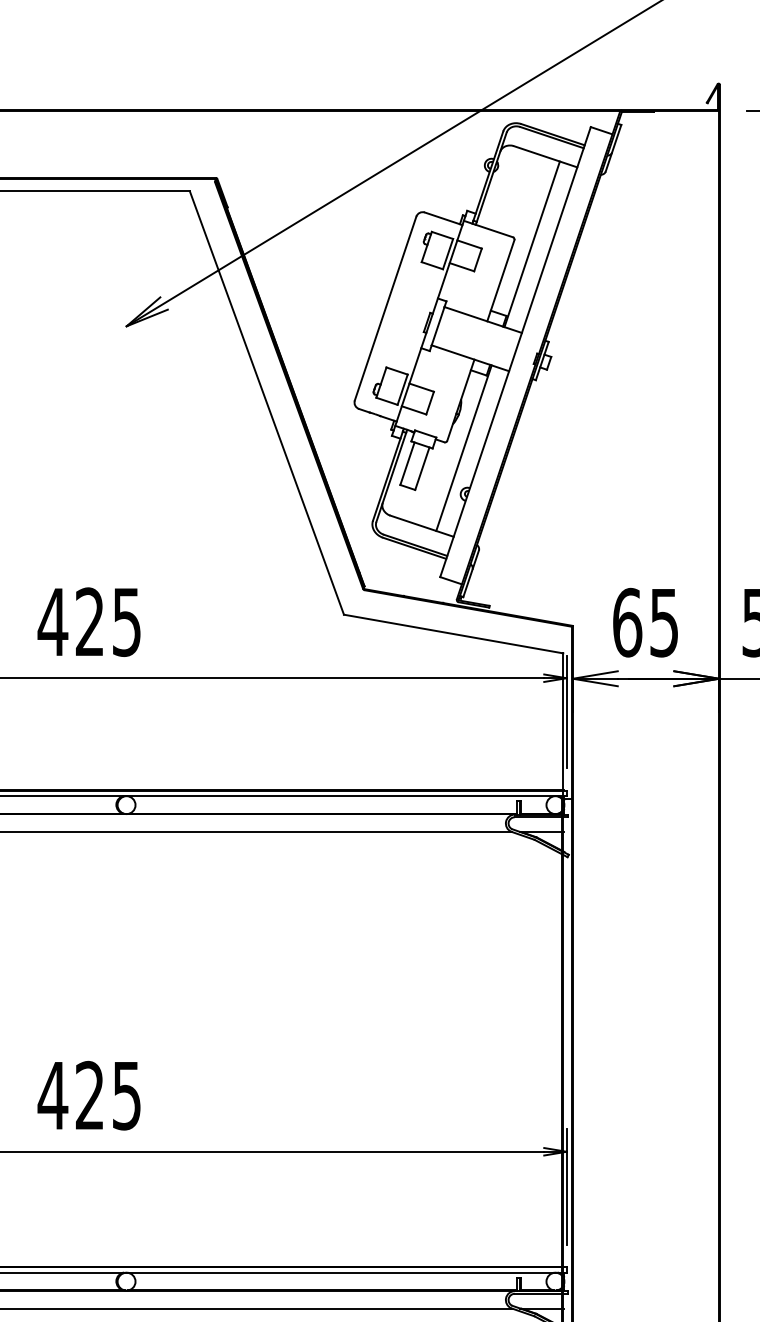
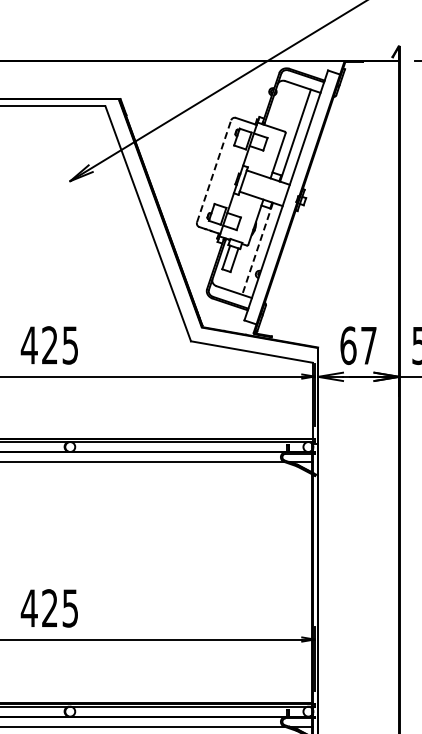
line: (386, 308) -> (214, 171), solid -> dashed
line: (463, 449) -> (257, 249), solid -> dashed
text: (663, 624) -> (368, 346), 65 -> 67

